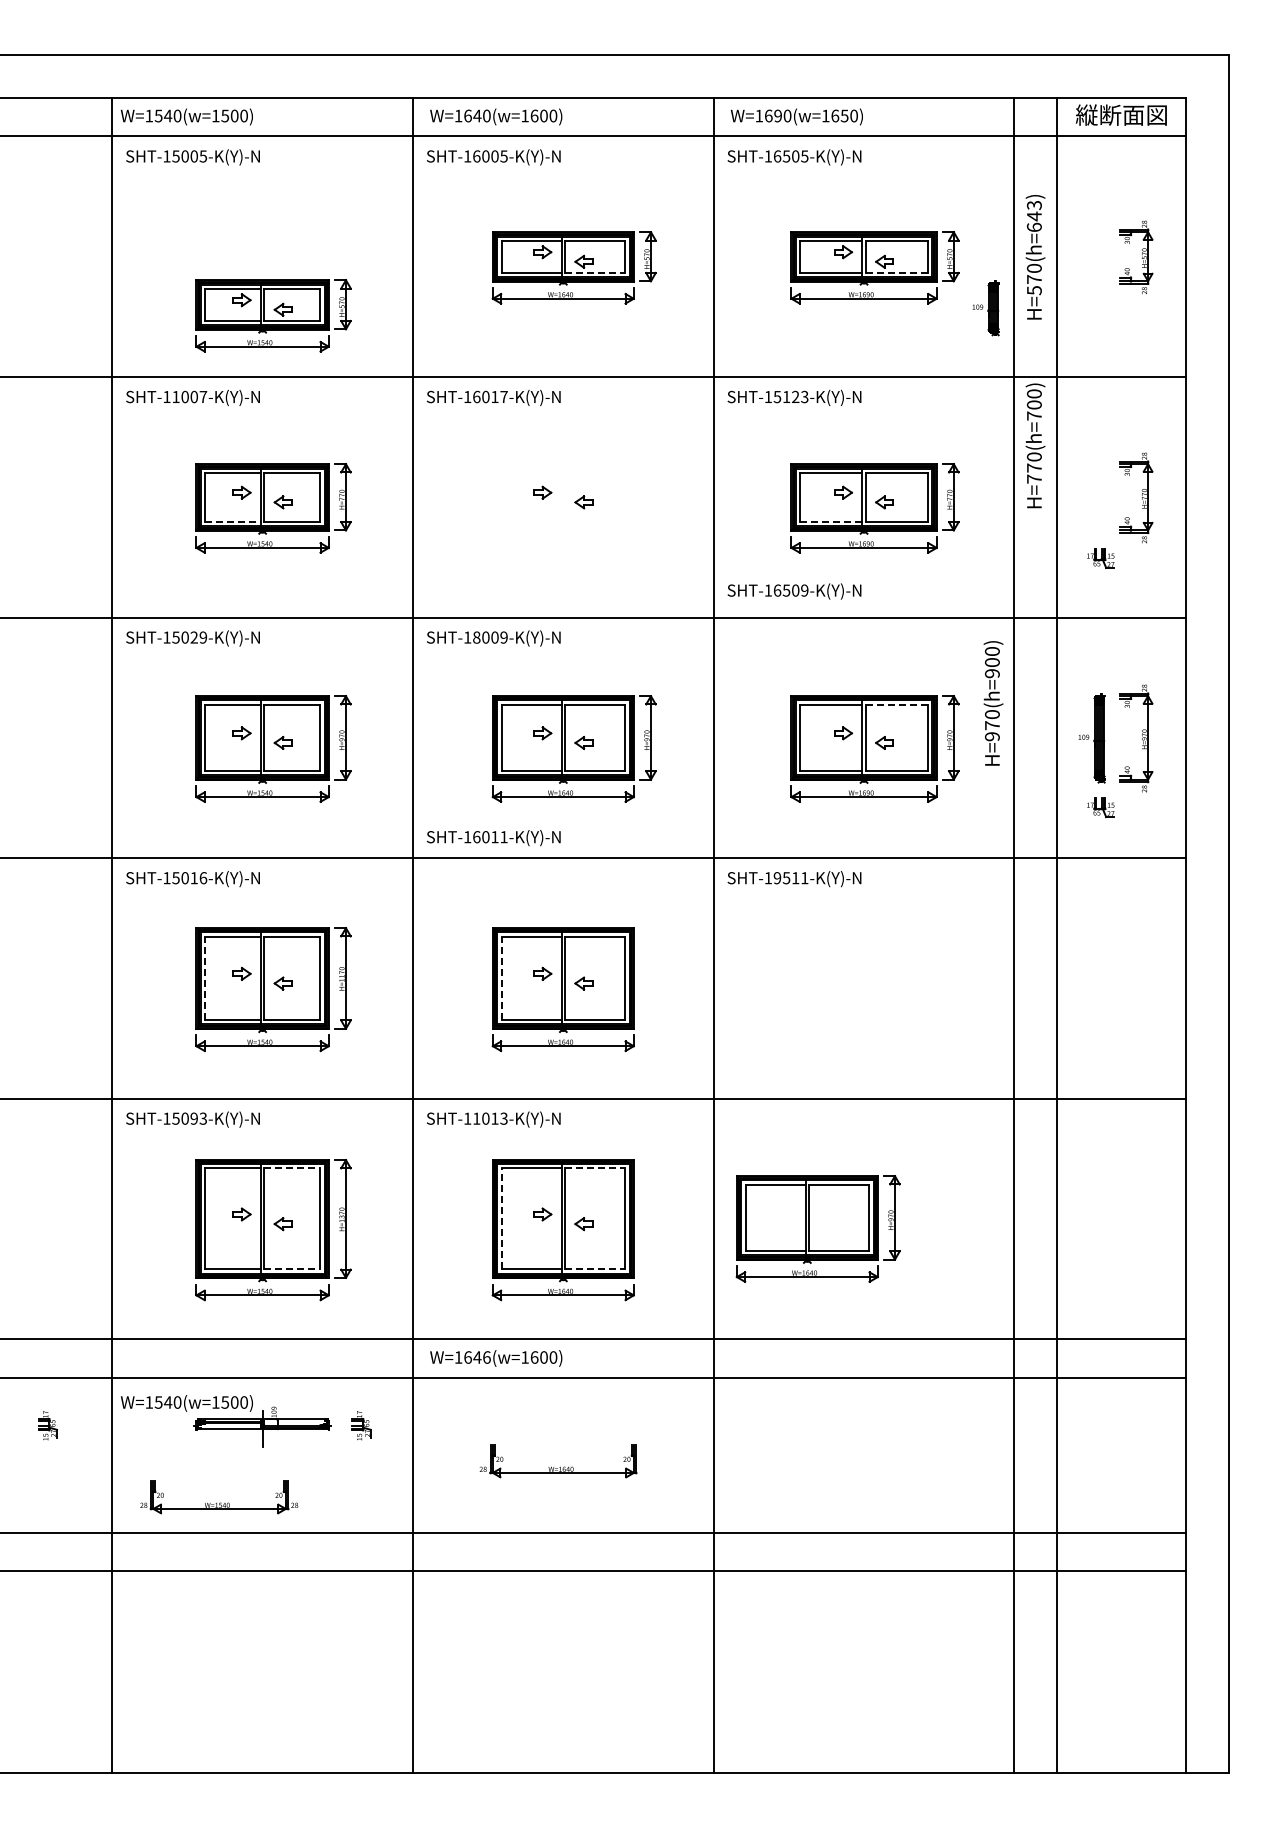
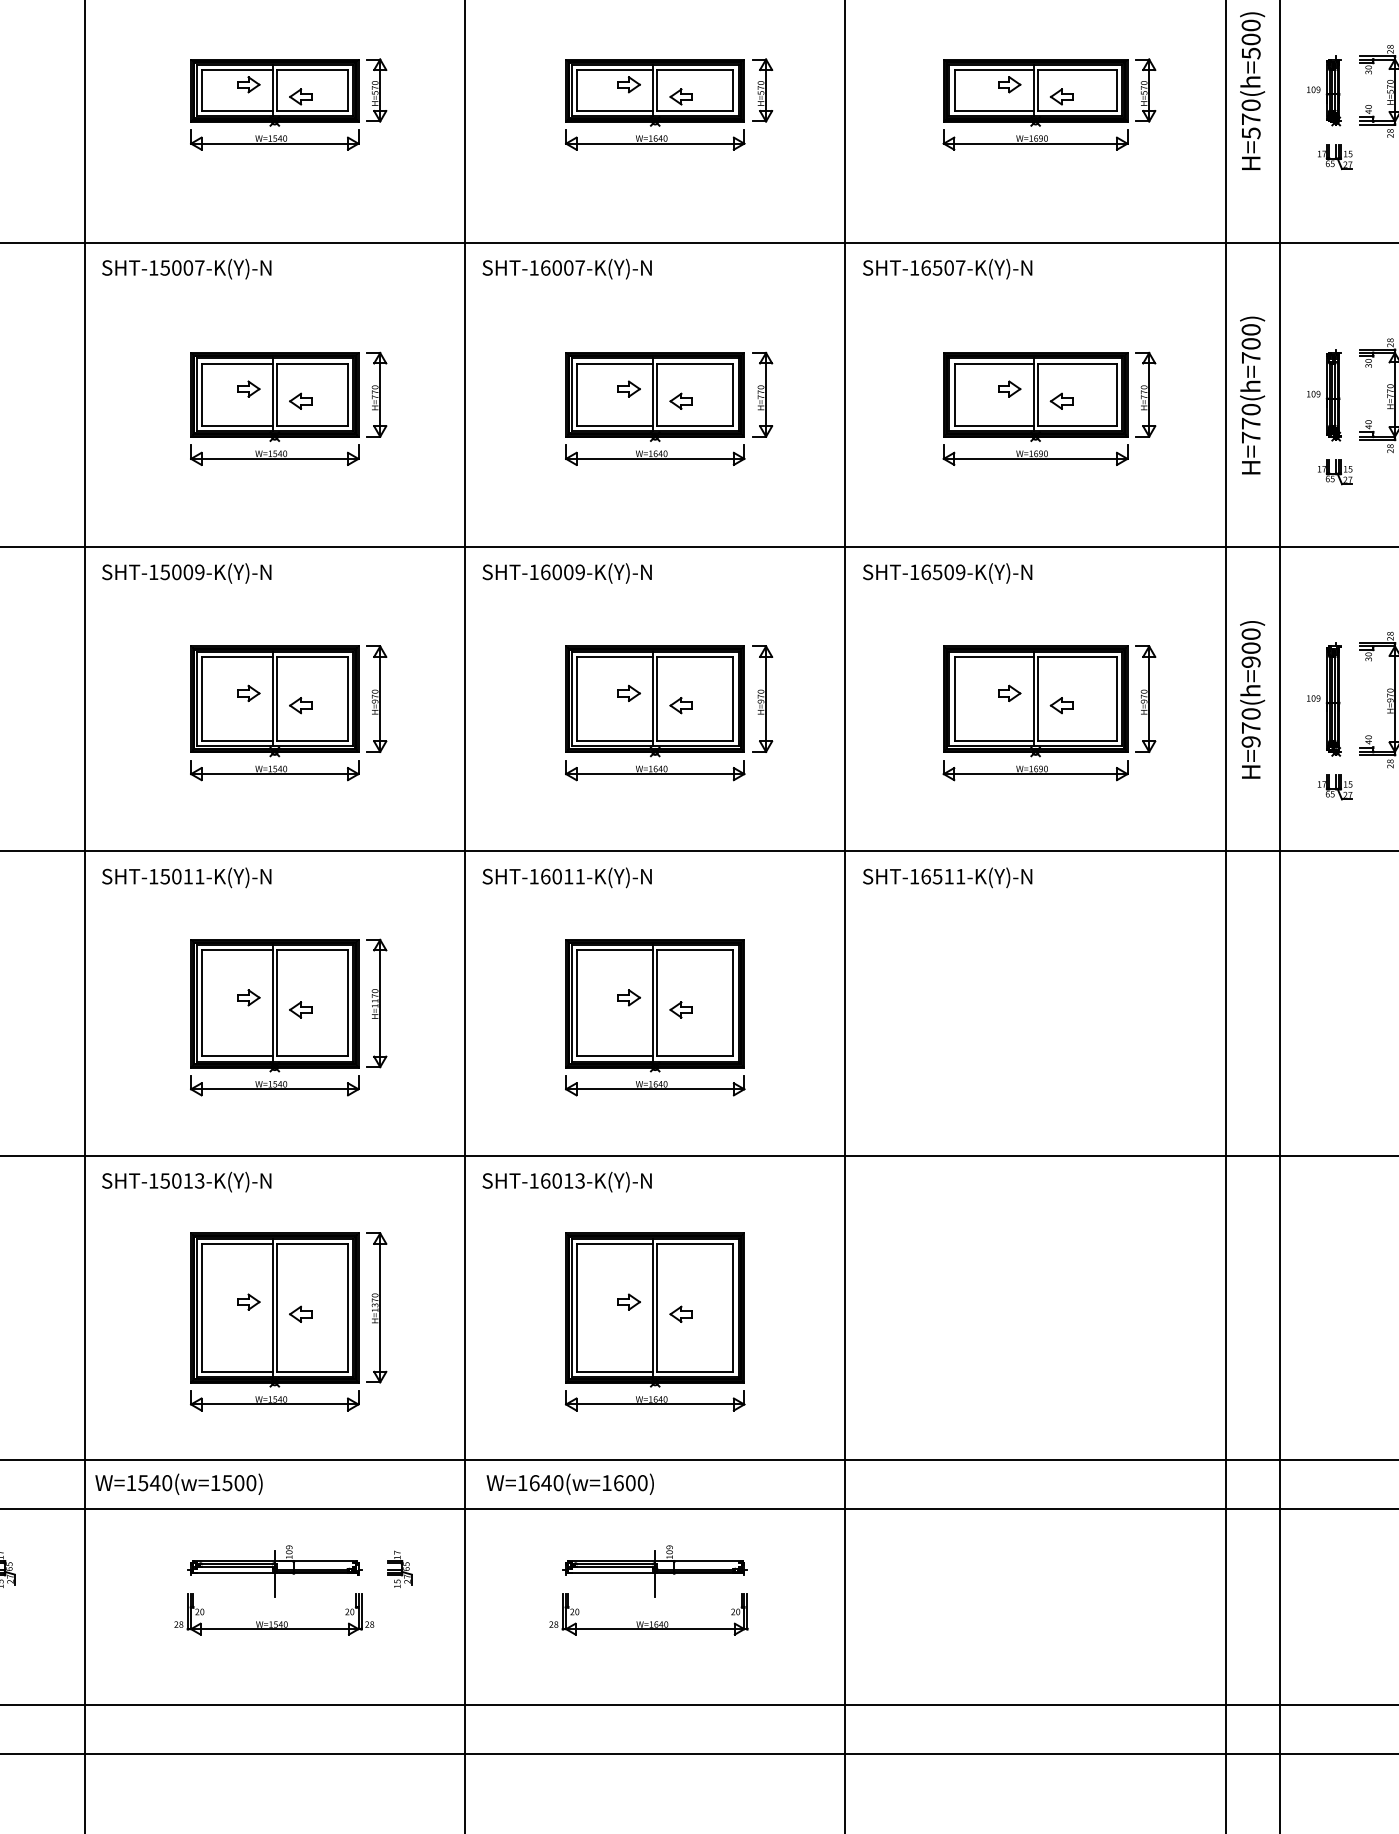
text: (1033, 216) -> (1250, 39), H=570(h=643) -> H=570(h=500)
line: (595, 272) -> (695, 110), dashed -> solid
line: (897, 272) -> (1077, 110), dashed -> solid
part: (985, 308) -> (1323, 91), moved
part: (1100, 309) -> (1334, 157), added
part: (273, 315) -> (288, 104), moved
text: (494, 396) -> (568, 267), SHT-16017-K(Y)-N -> SHT-16007-K(Y)-N
text: (790, 396) -> (942, 267), SHT-15123-K(Y)-N -> SHT-16507-K(Y)-N
text: (175, 397) -> (164, 268), SHT-11007-K(Y)-N -> SHT-15007-K(Y)-N
text: (1035, 445) -> (1252, 395), moved
part: (1091, 497) -> (1323, 395), added
part: (573, 508) -> (668, 409), added
line: (233, 521) -> (237, 425), dashed -> solid
line: (831, 521) -> (994, 425), dashed -> solid
text: (794, 591) -> (947, 573), moved
text: (193, 637) -> (187, 572), SHT-15029-K(Y)-N -> SHT-15009-K(Y)-N
text: (476, 637) -> (545, 572), SHT-18009-K(Y)-N -> SHT-16009-K(Y)-N
text: (993, 703) -> (1252, 699), moved
line: (897, 704) -> (1077, 656), dashed -> solid
text: (493, 838) -> (566, 878), moved
text: (203, 878) -> (199, 877), SHT-15016-K(Y)-N -> SHT-15011-K(Y)-N
text: (777, 878) -> (926, 877), SHT-19511-K(Y)-N -> SHT-16511-K(Y)-N
line: (205, 978) -> (202, 1003), dashed -> solid
line: (501, 978) -> (576, 1003), dashed -> solid
text: (193, 1118) -> (187, 1180), SHT-15093-K(Y)-N -> SHT-15013-K(Y)-N
text: (476, 1118) -> (545, 1180), SHT-11013-K(Y)-N -> SHT-16013-K(Y)-N
line: (292, 1168) -> (312, 1243), dashed -> solid
line: (595, 1168) -> (695, 1243), dashed -> solid
line: (501, 1218) -> (576, 1307), dashed -> solid
part: (817, 1228) -> (976, 1319), removed
line: (292, 1269) -> (312, 1371), dashed -> solid
line: (595, 1269) -> (695, 1371), dashed -> solid
text: (486, 1357) -> (557, 1483), W=1646(w=1600) -> W=1640(w=1600)
text: (186, 1403) -> (178, 1484), moved
part: (563, 1426) -> (655, 1570), added
part: (219, 1497) -> (274, 1614), moved

